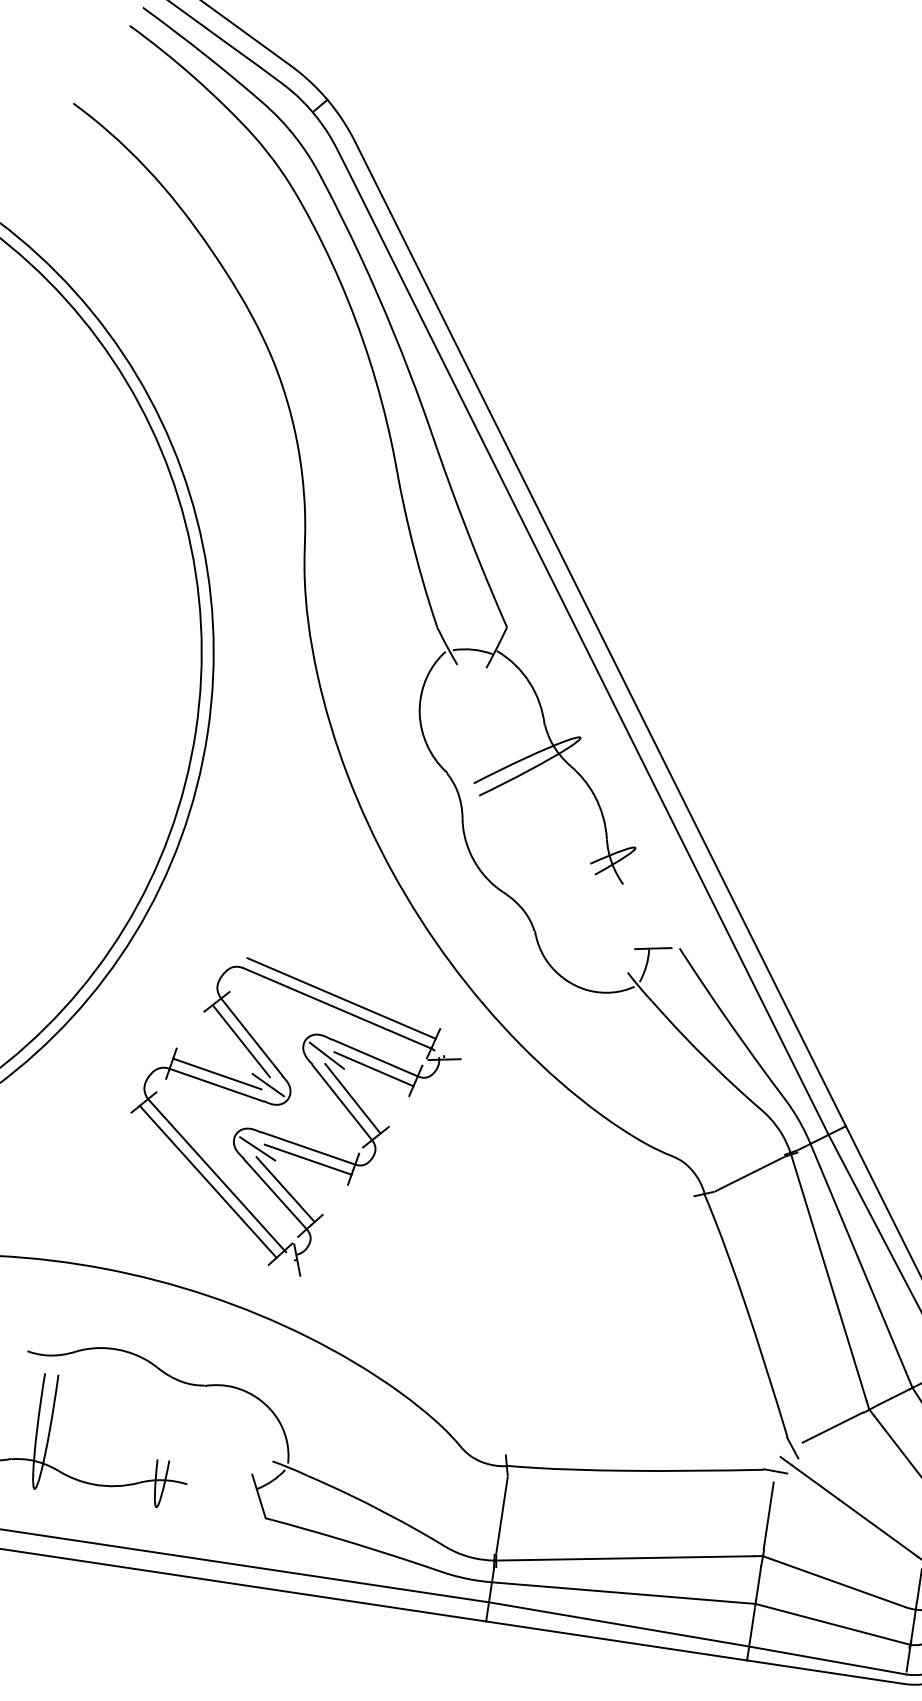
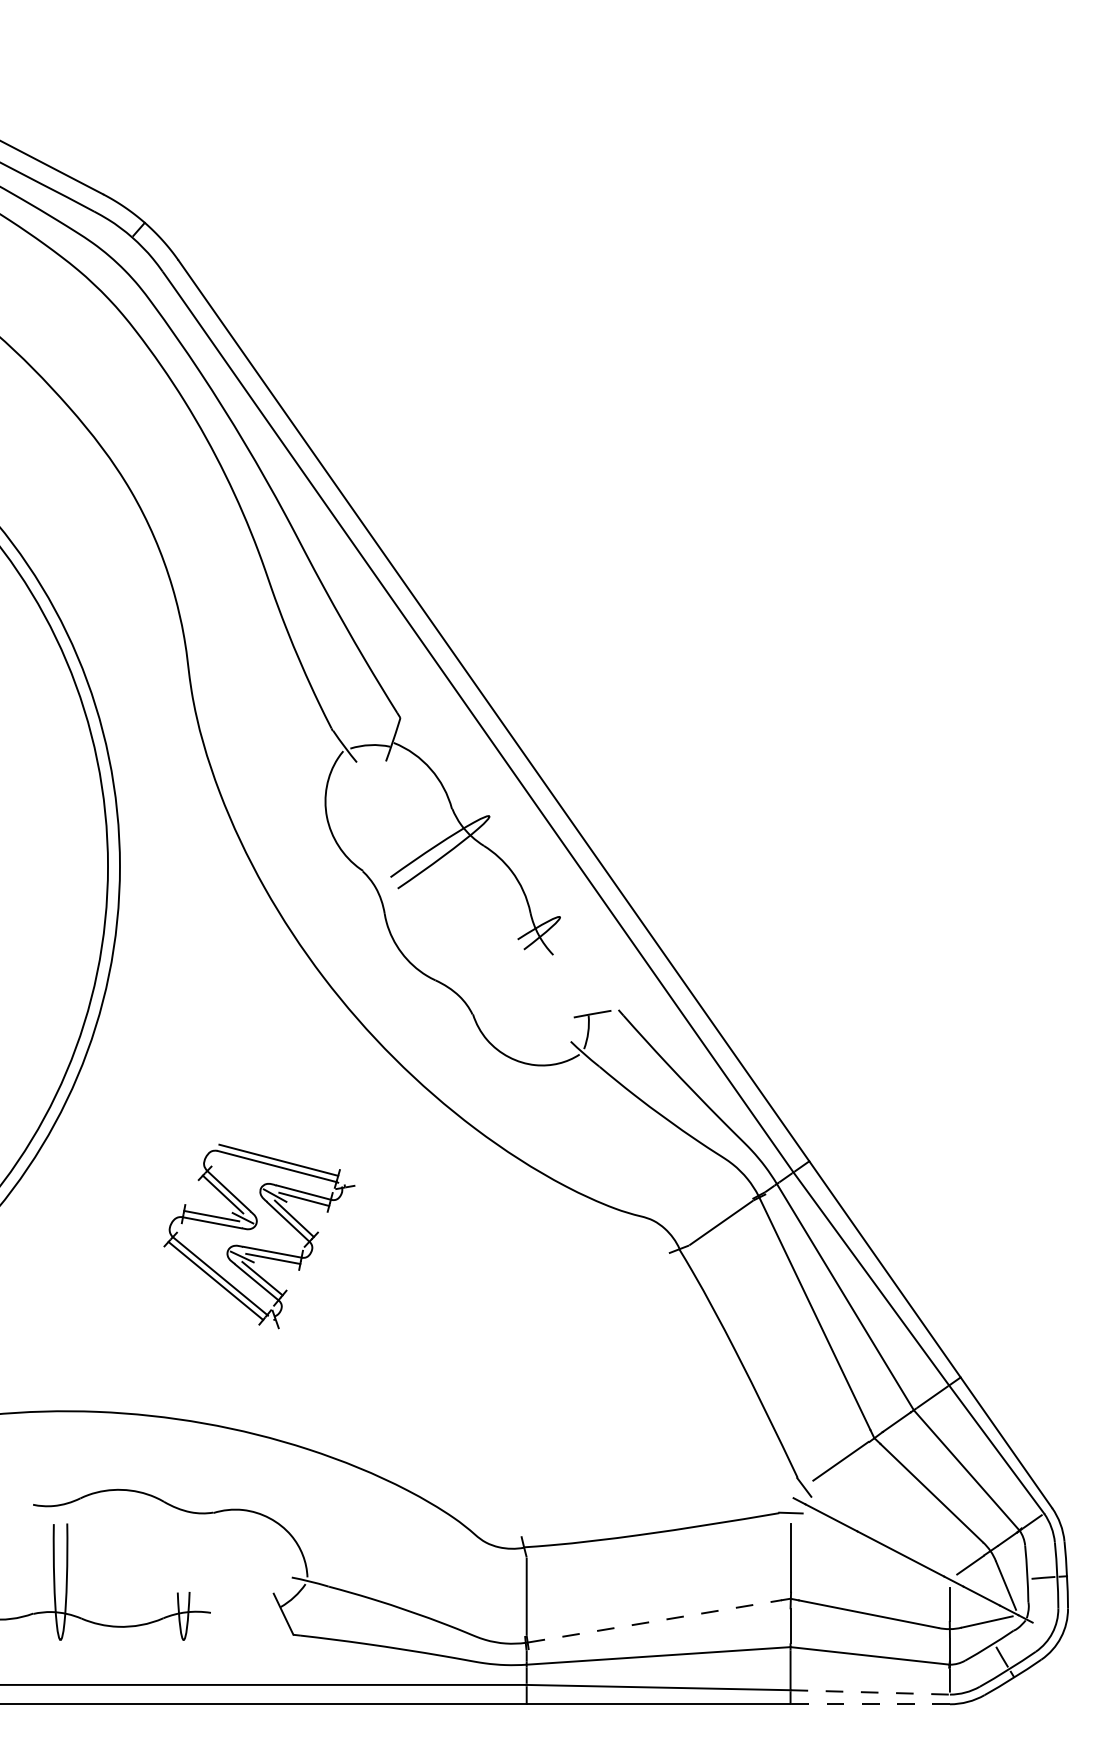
part: (291, 1119) -> (259, 1236), size x0.6
line: (624, 1558) -> (654, 1621), solid -> dashed
line: (827, 1660) -> (870, 1692), solid -> dashed
line: (826, 1672) -> (870, 1704), solid -> dashed

